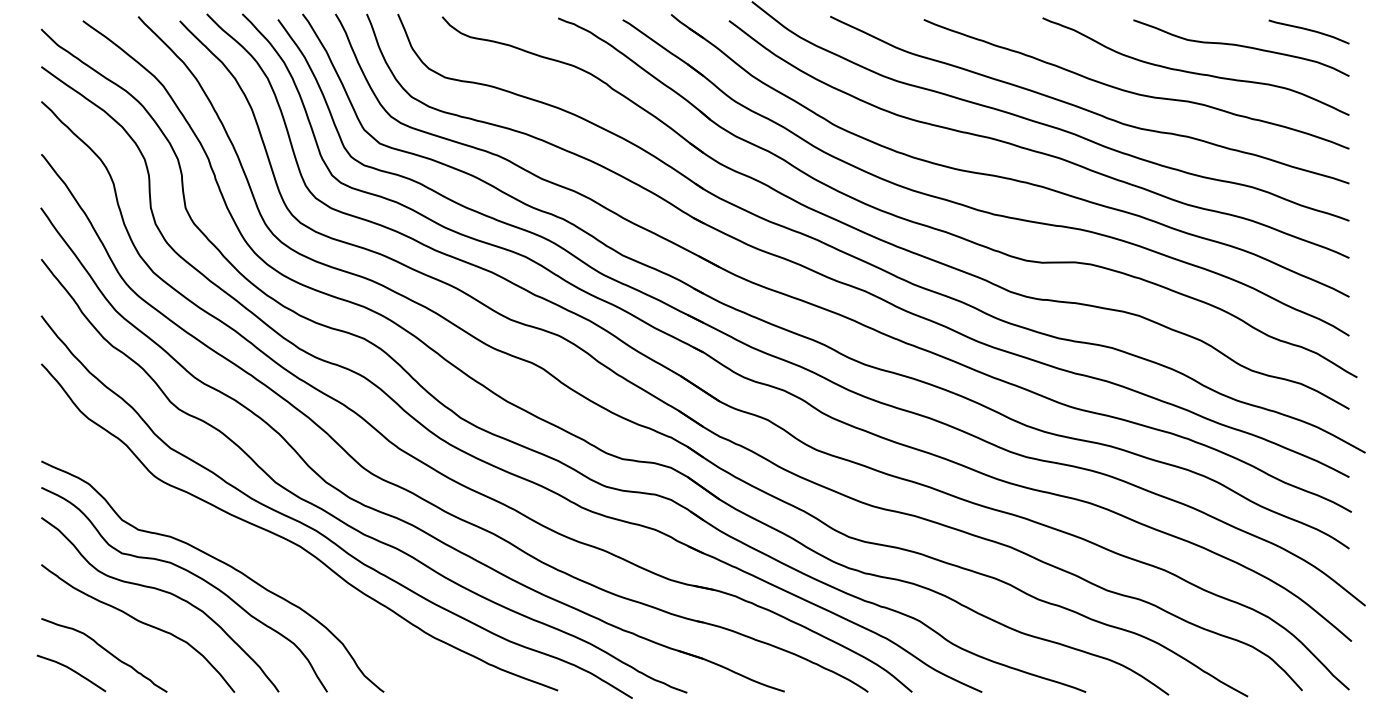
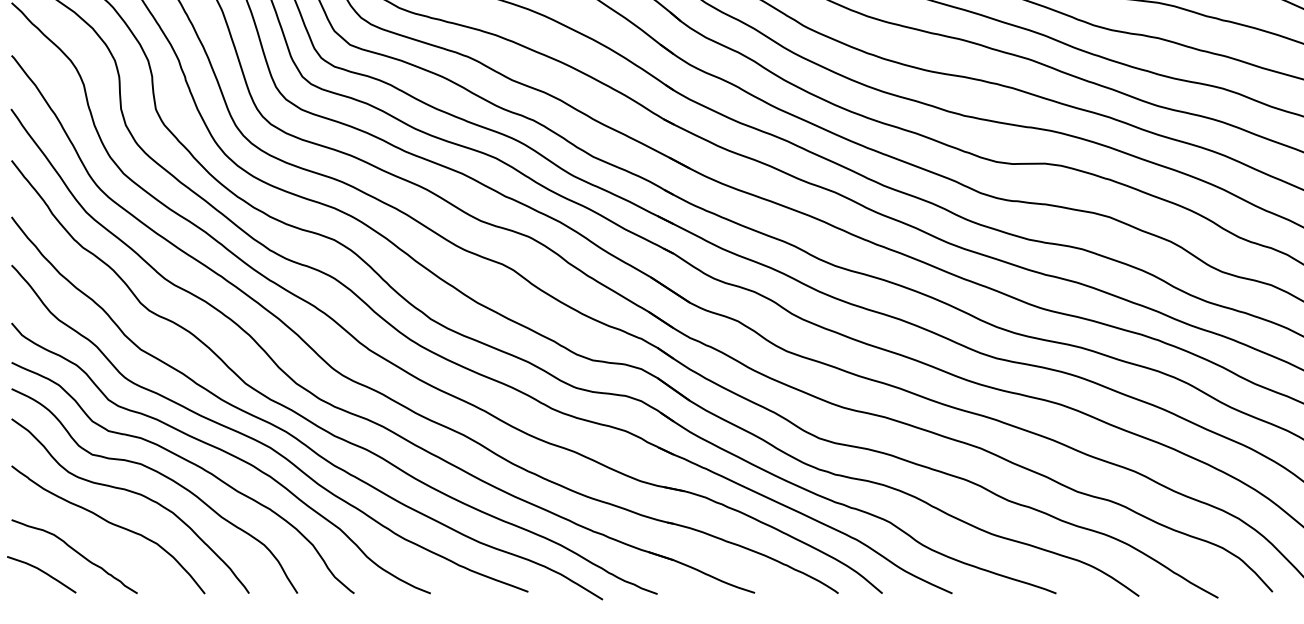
curve: (252, 550) -> (222, 451), added

